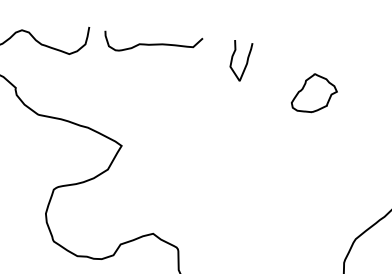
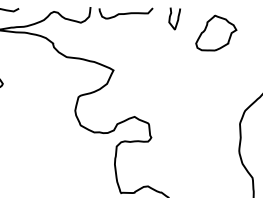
part: (315, 92) -> (216, 32), size x1.67

